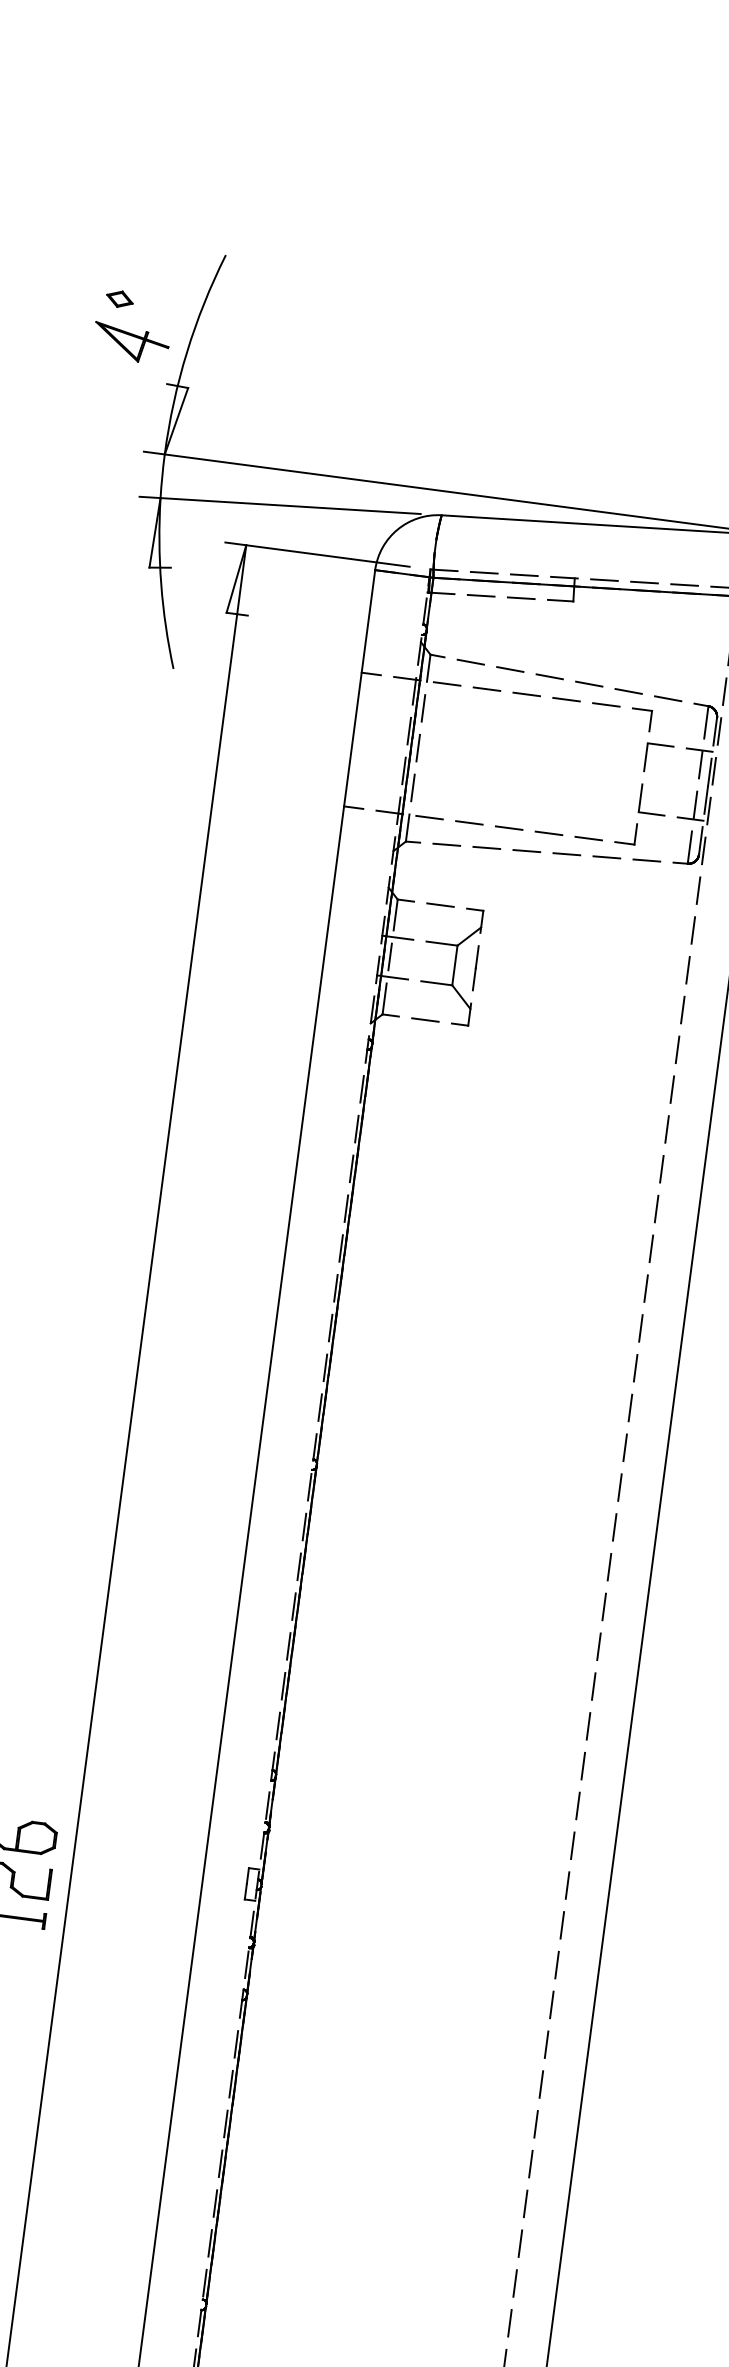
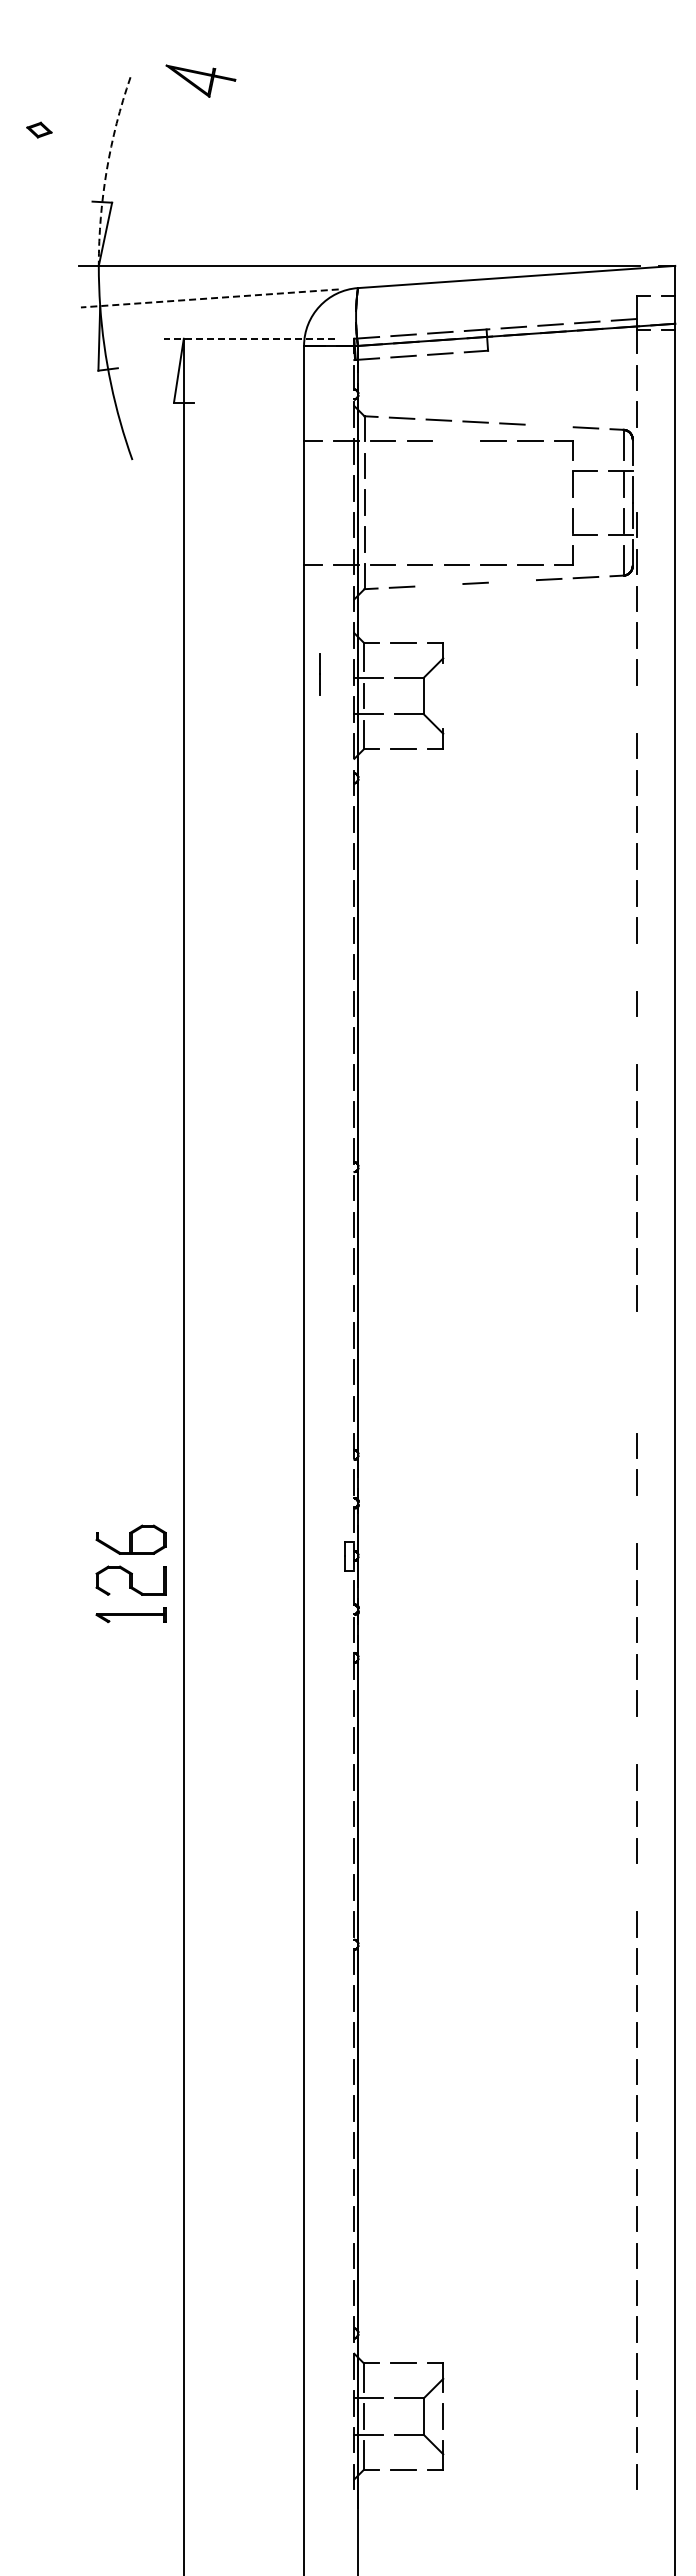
part: (130, 342) -> (200, 80), moved
arc: (186, 352) -> (106, 170), solid -> dashed
line: (279, 505) -> (209, 298), solid -> dashed
line: (317, 554) -> (249, 338), solid -> dashed
line: (628, 690) -> (548, 425), removed
line: (526, 693) -> (456, 440), removed
line: (719, 731) -> (636, 451), removed
line: (714, 771) -> (636, 488), removed
line: (486, 847) -> (438, 584), removed
line: (566, 854) -> (512, 581), removed
line: (474, 968) -> (319, 674), moved
line: (682, 1010) -> (636, 709), removed
line: (646, 1287) -> (636, 966), removed
line: (635, 1367) -> (636, 1040), removed
line: (593, 1686) -> (636, 1335), removed
line: (588, 1725) -> (636, 1371), removed
line: (583, 1765) -> (636, 1408), removed
line: (567, 1885) -> (636, 1519), removed
line: (536, 2124) -> (636, 1740), removed
line: (515, 2283) -> (636, 1887), removed

